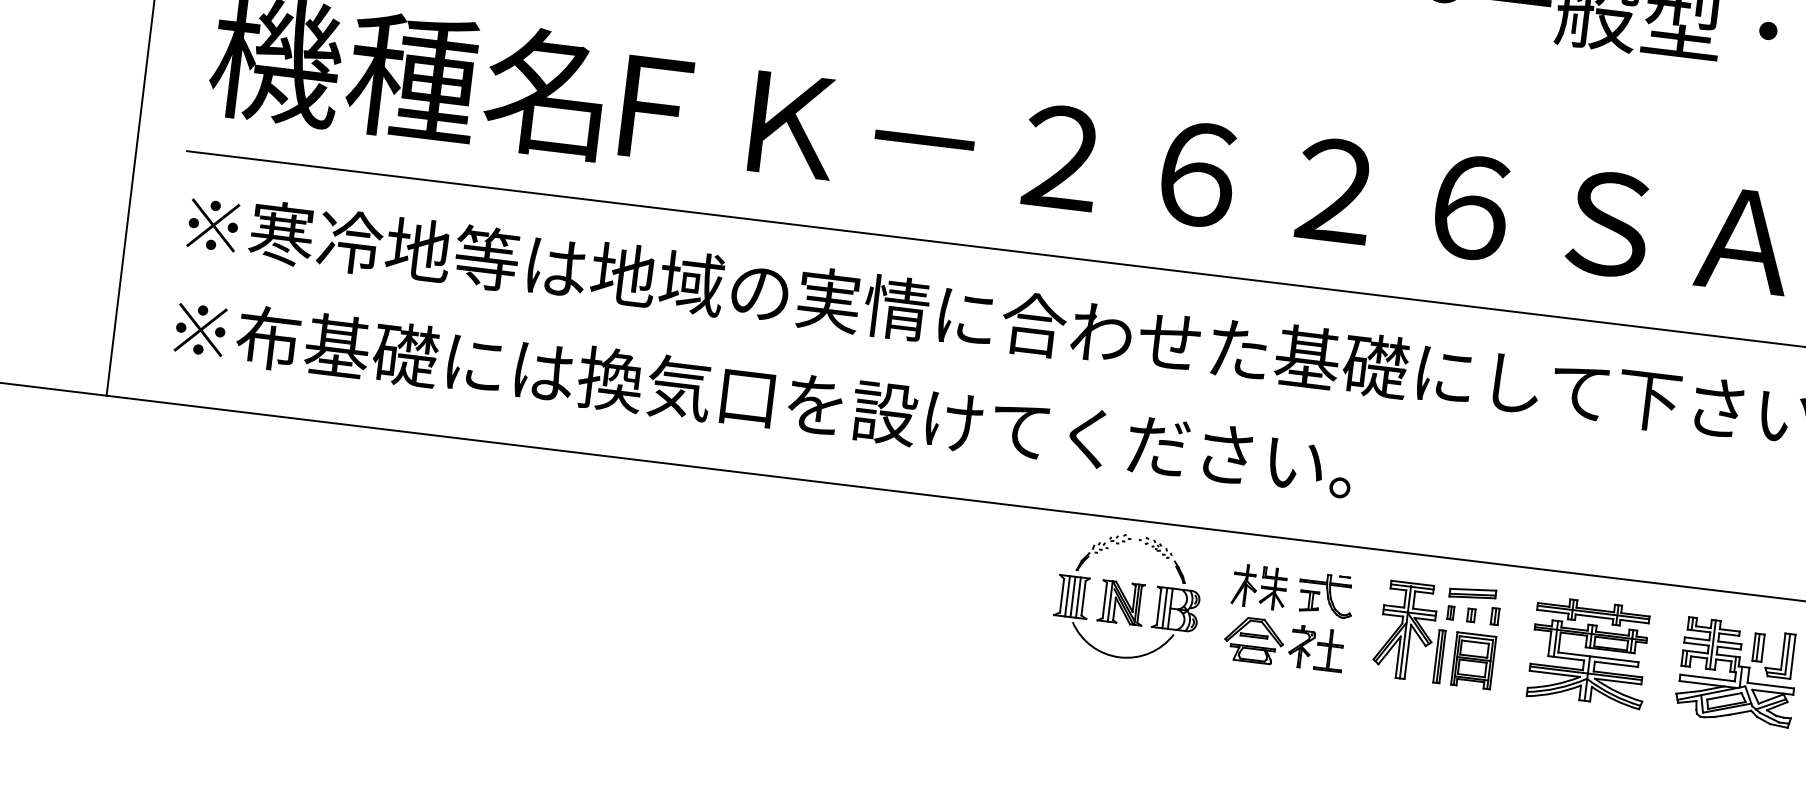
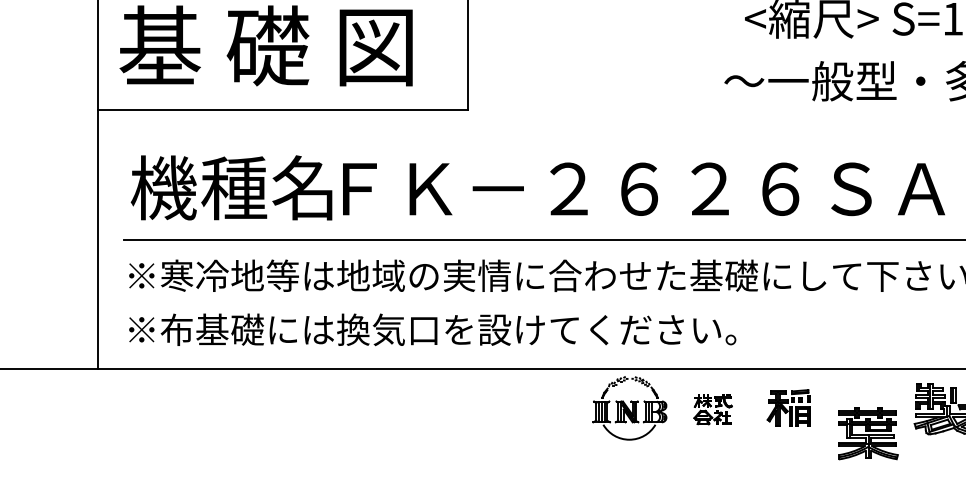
part: (1287, 618) -> (712, 409), size x0.6
part: (1435, 632) -> (788, 407), size x0.7
part: (1590, 652) -> (868, 433), moved

